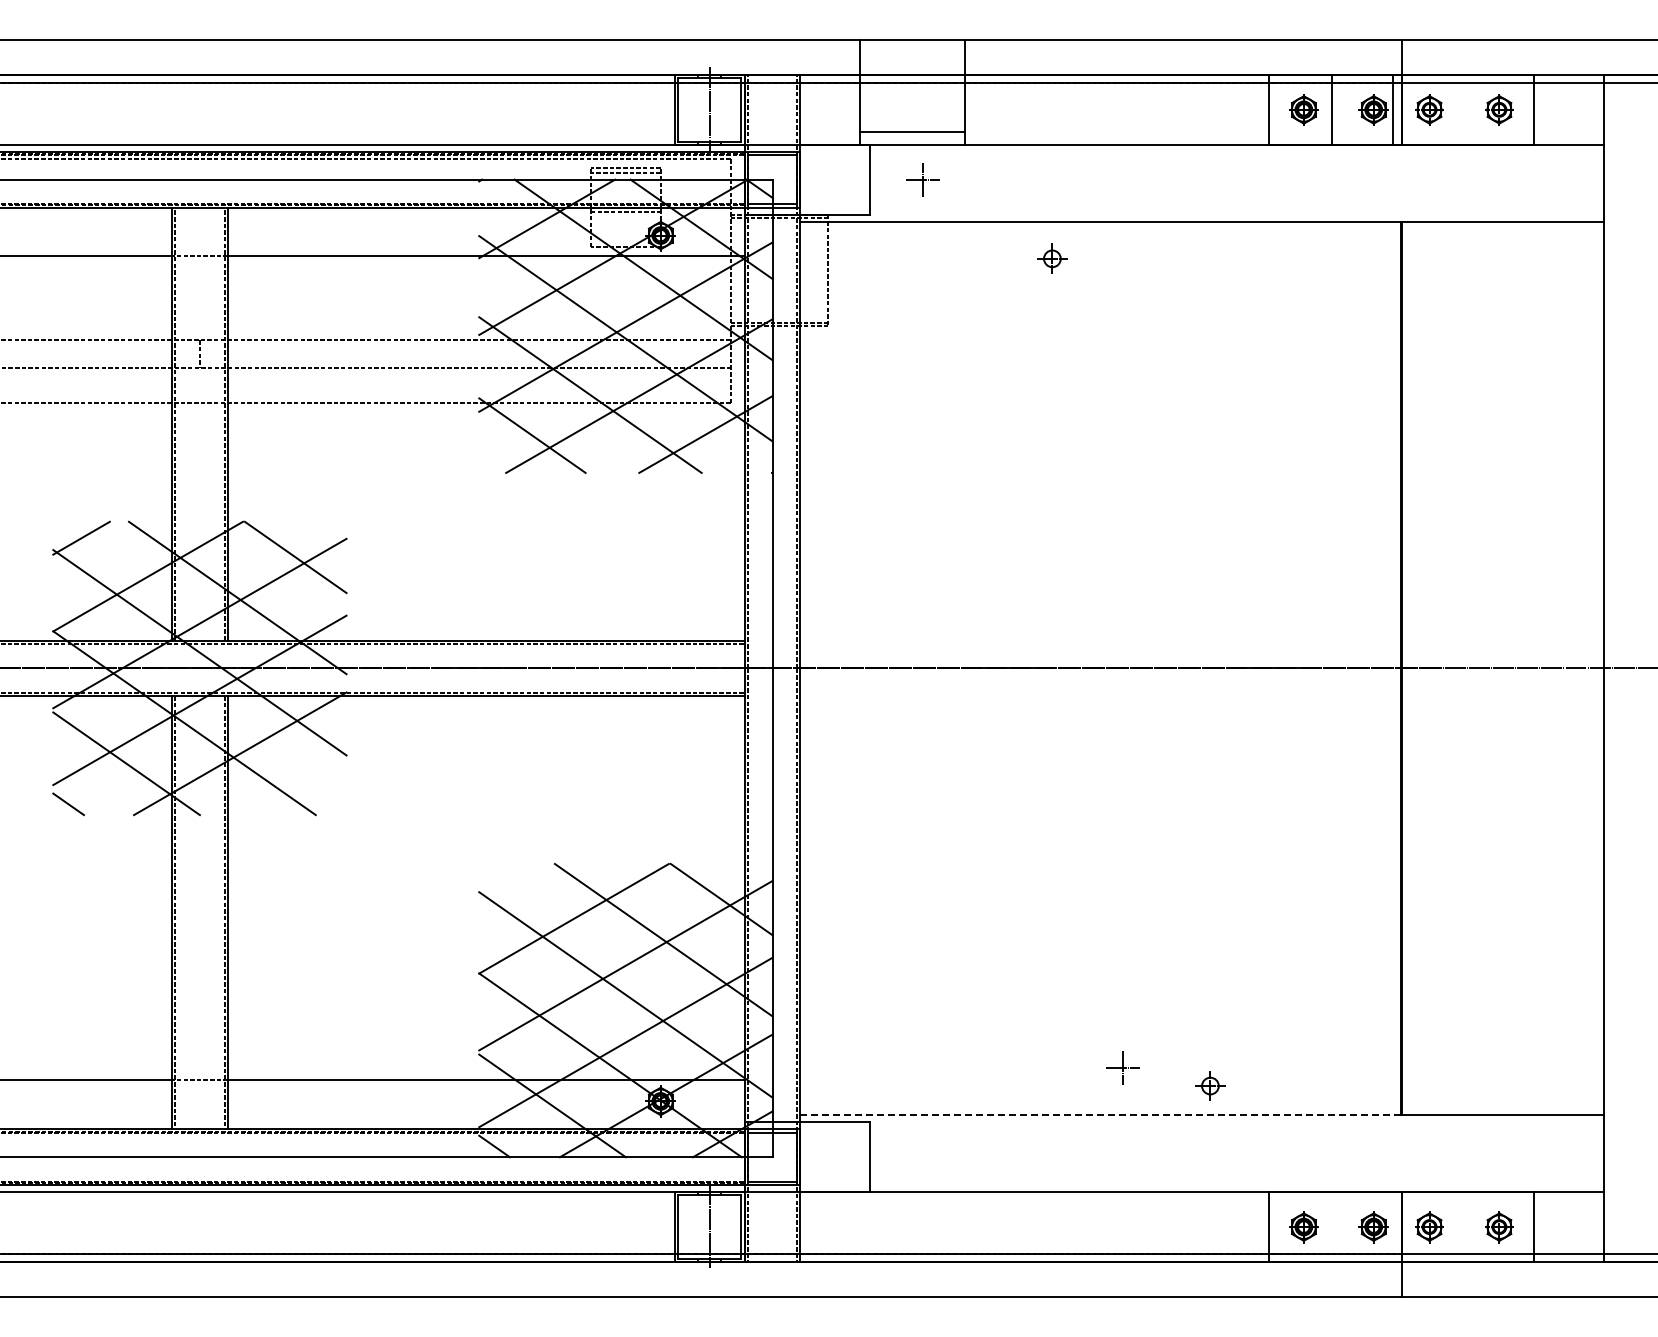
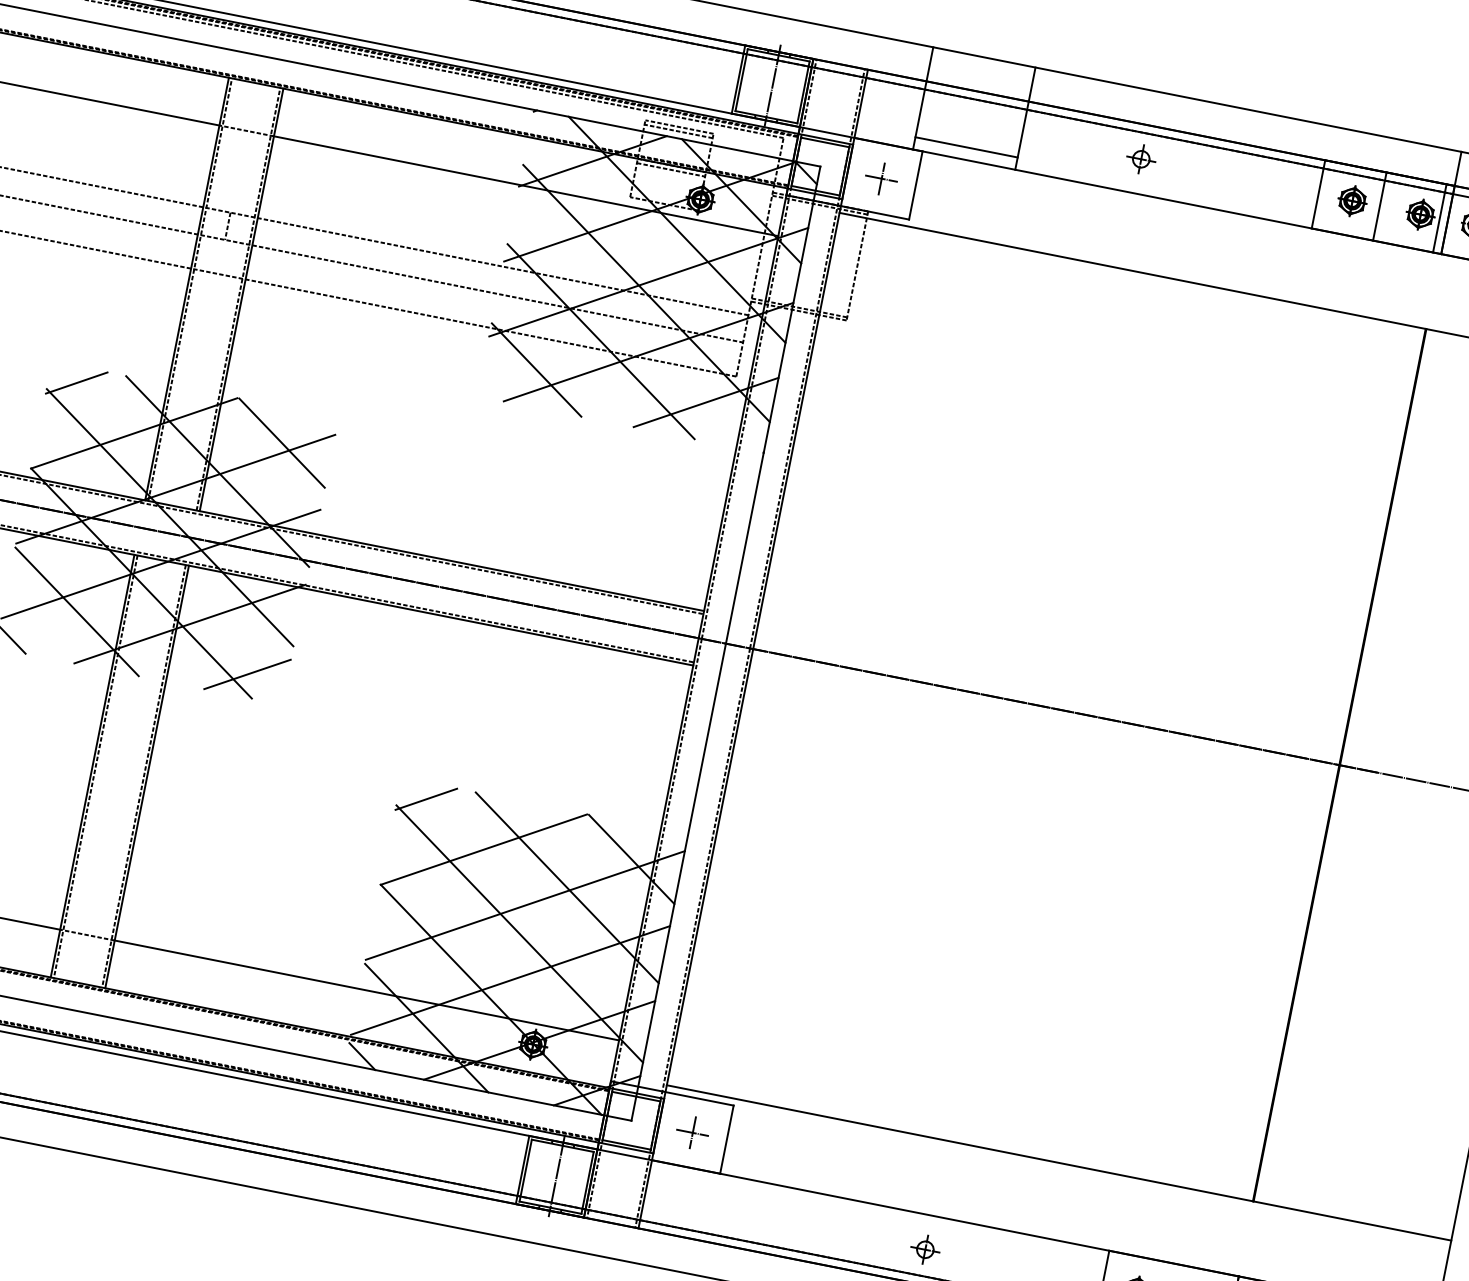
part: (922, 179) -> (880, 178), moved
part: (1052, 258) -> (1141, 158), moved
line: (306, 792) -> (247, 674), added
line: (507, 879) -> (426, 798), added
part: (1122, 1067) -> (692, 1132), moved
part: (1210, 1085) -> (925, 1249), moved
line: (1101, 1115) -> (960, 1143), dashed -> solid

